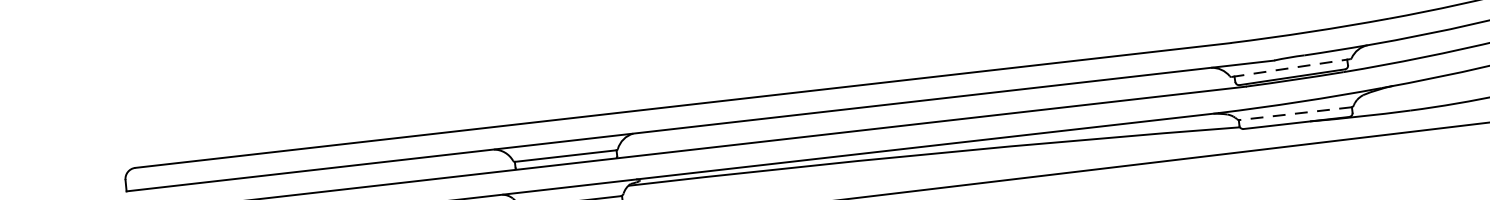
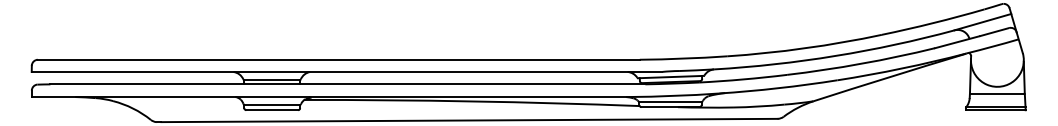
line: (1290, 68) -> (670, 77), dashed -> solid
line: (1295, 114) -> (670, 102), dashed -> solid

